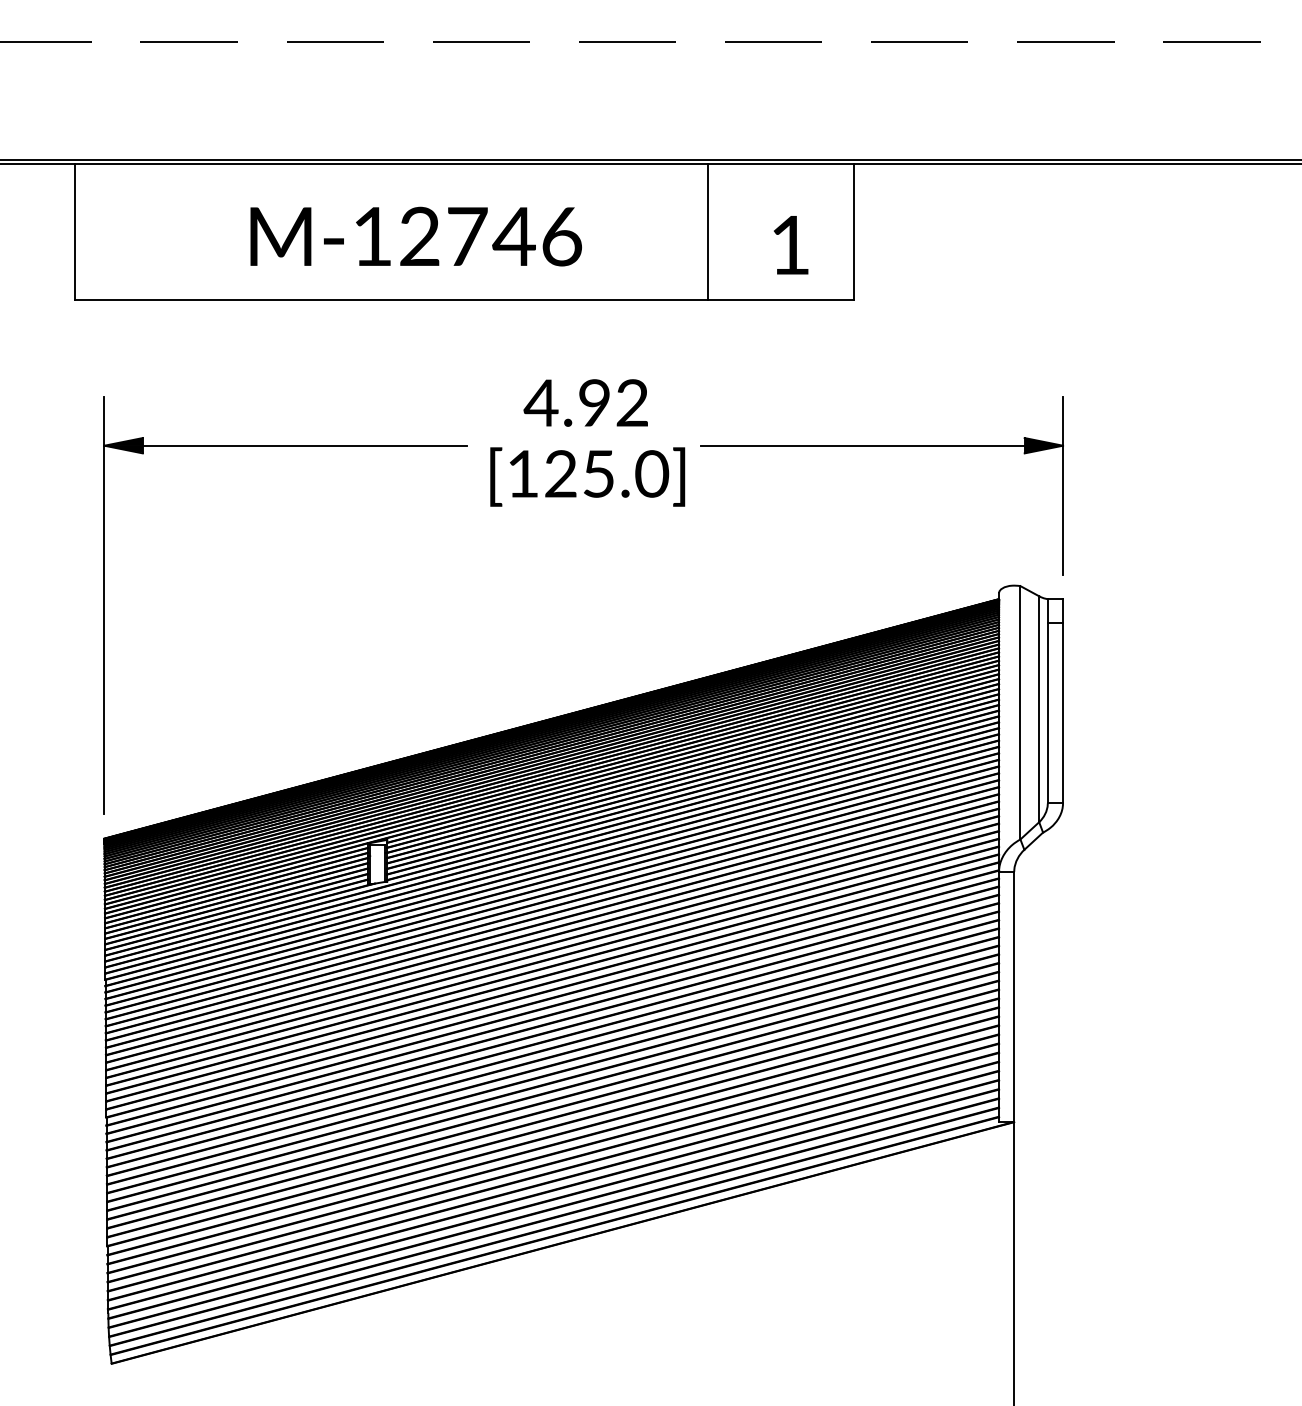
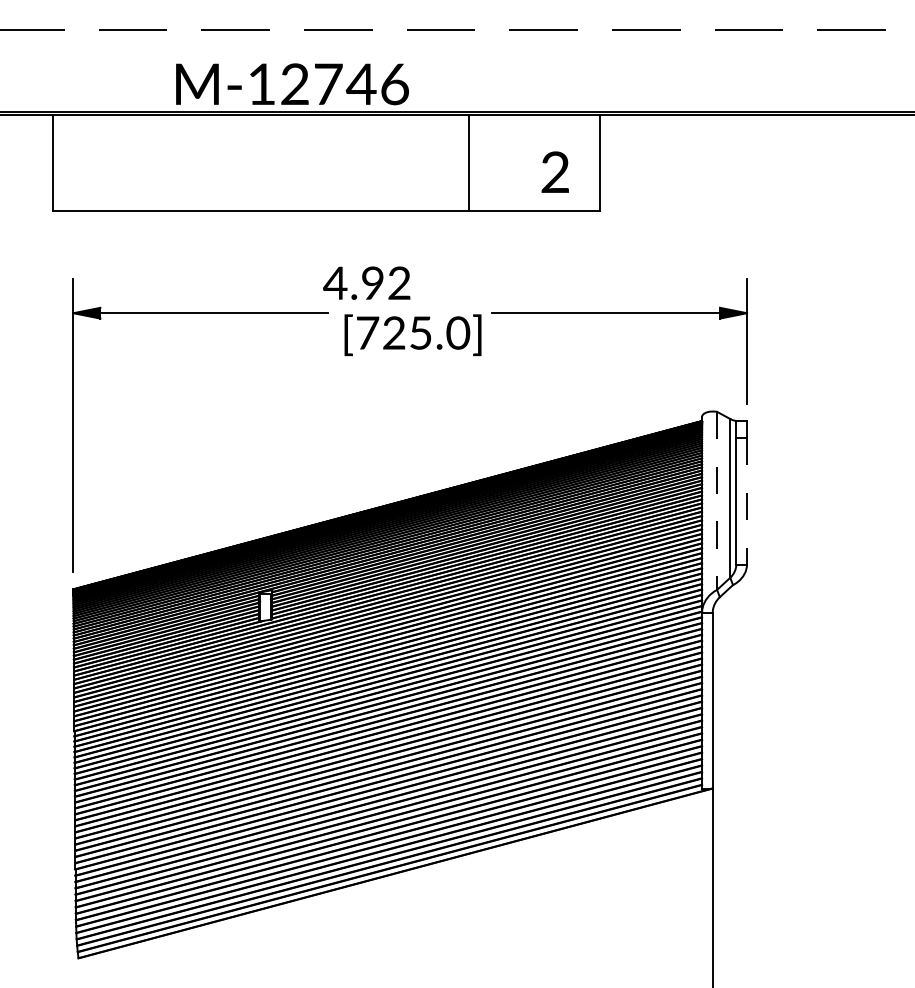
line: (707, 232) -> (468, 163), moved
text: (416, 236) -> (292, 84), moved
text: (789, 244) -> (554, 171), 1 -> 2
text: (585, 402) -> (366, 282), moved
text: (524, 473) -> (368, 332), [125.0] -> [725.0]
line: (1021, 713) -> (717, 501), solid -> dashed
line: (1063, 713) -> (747, 501), solid -> dashed

